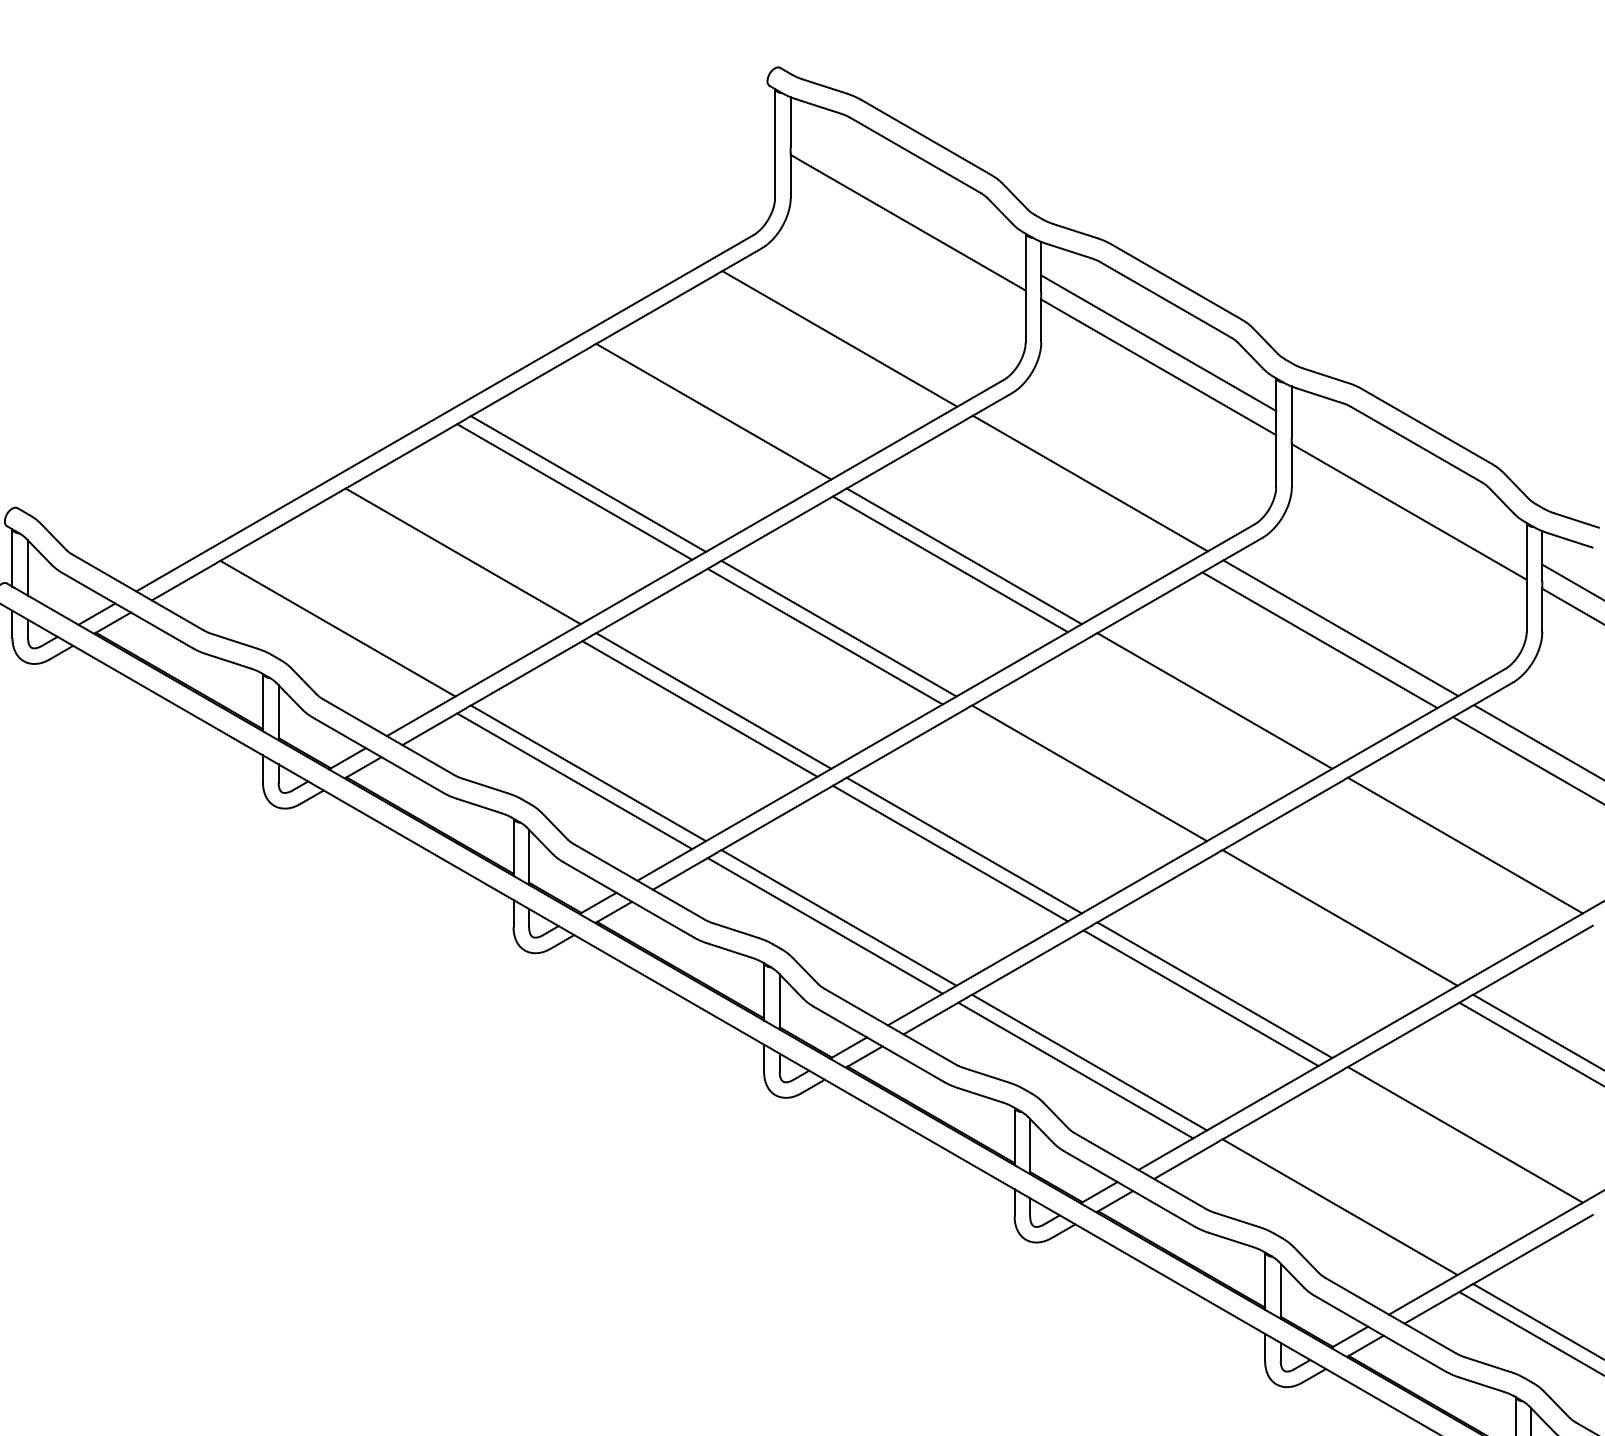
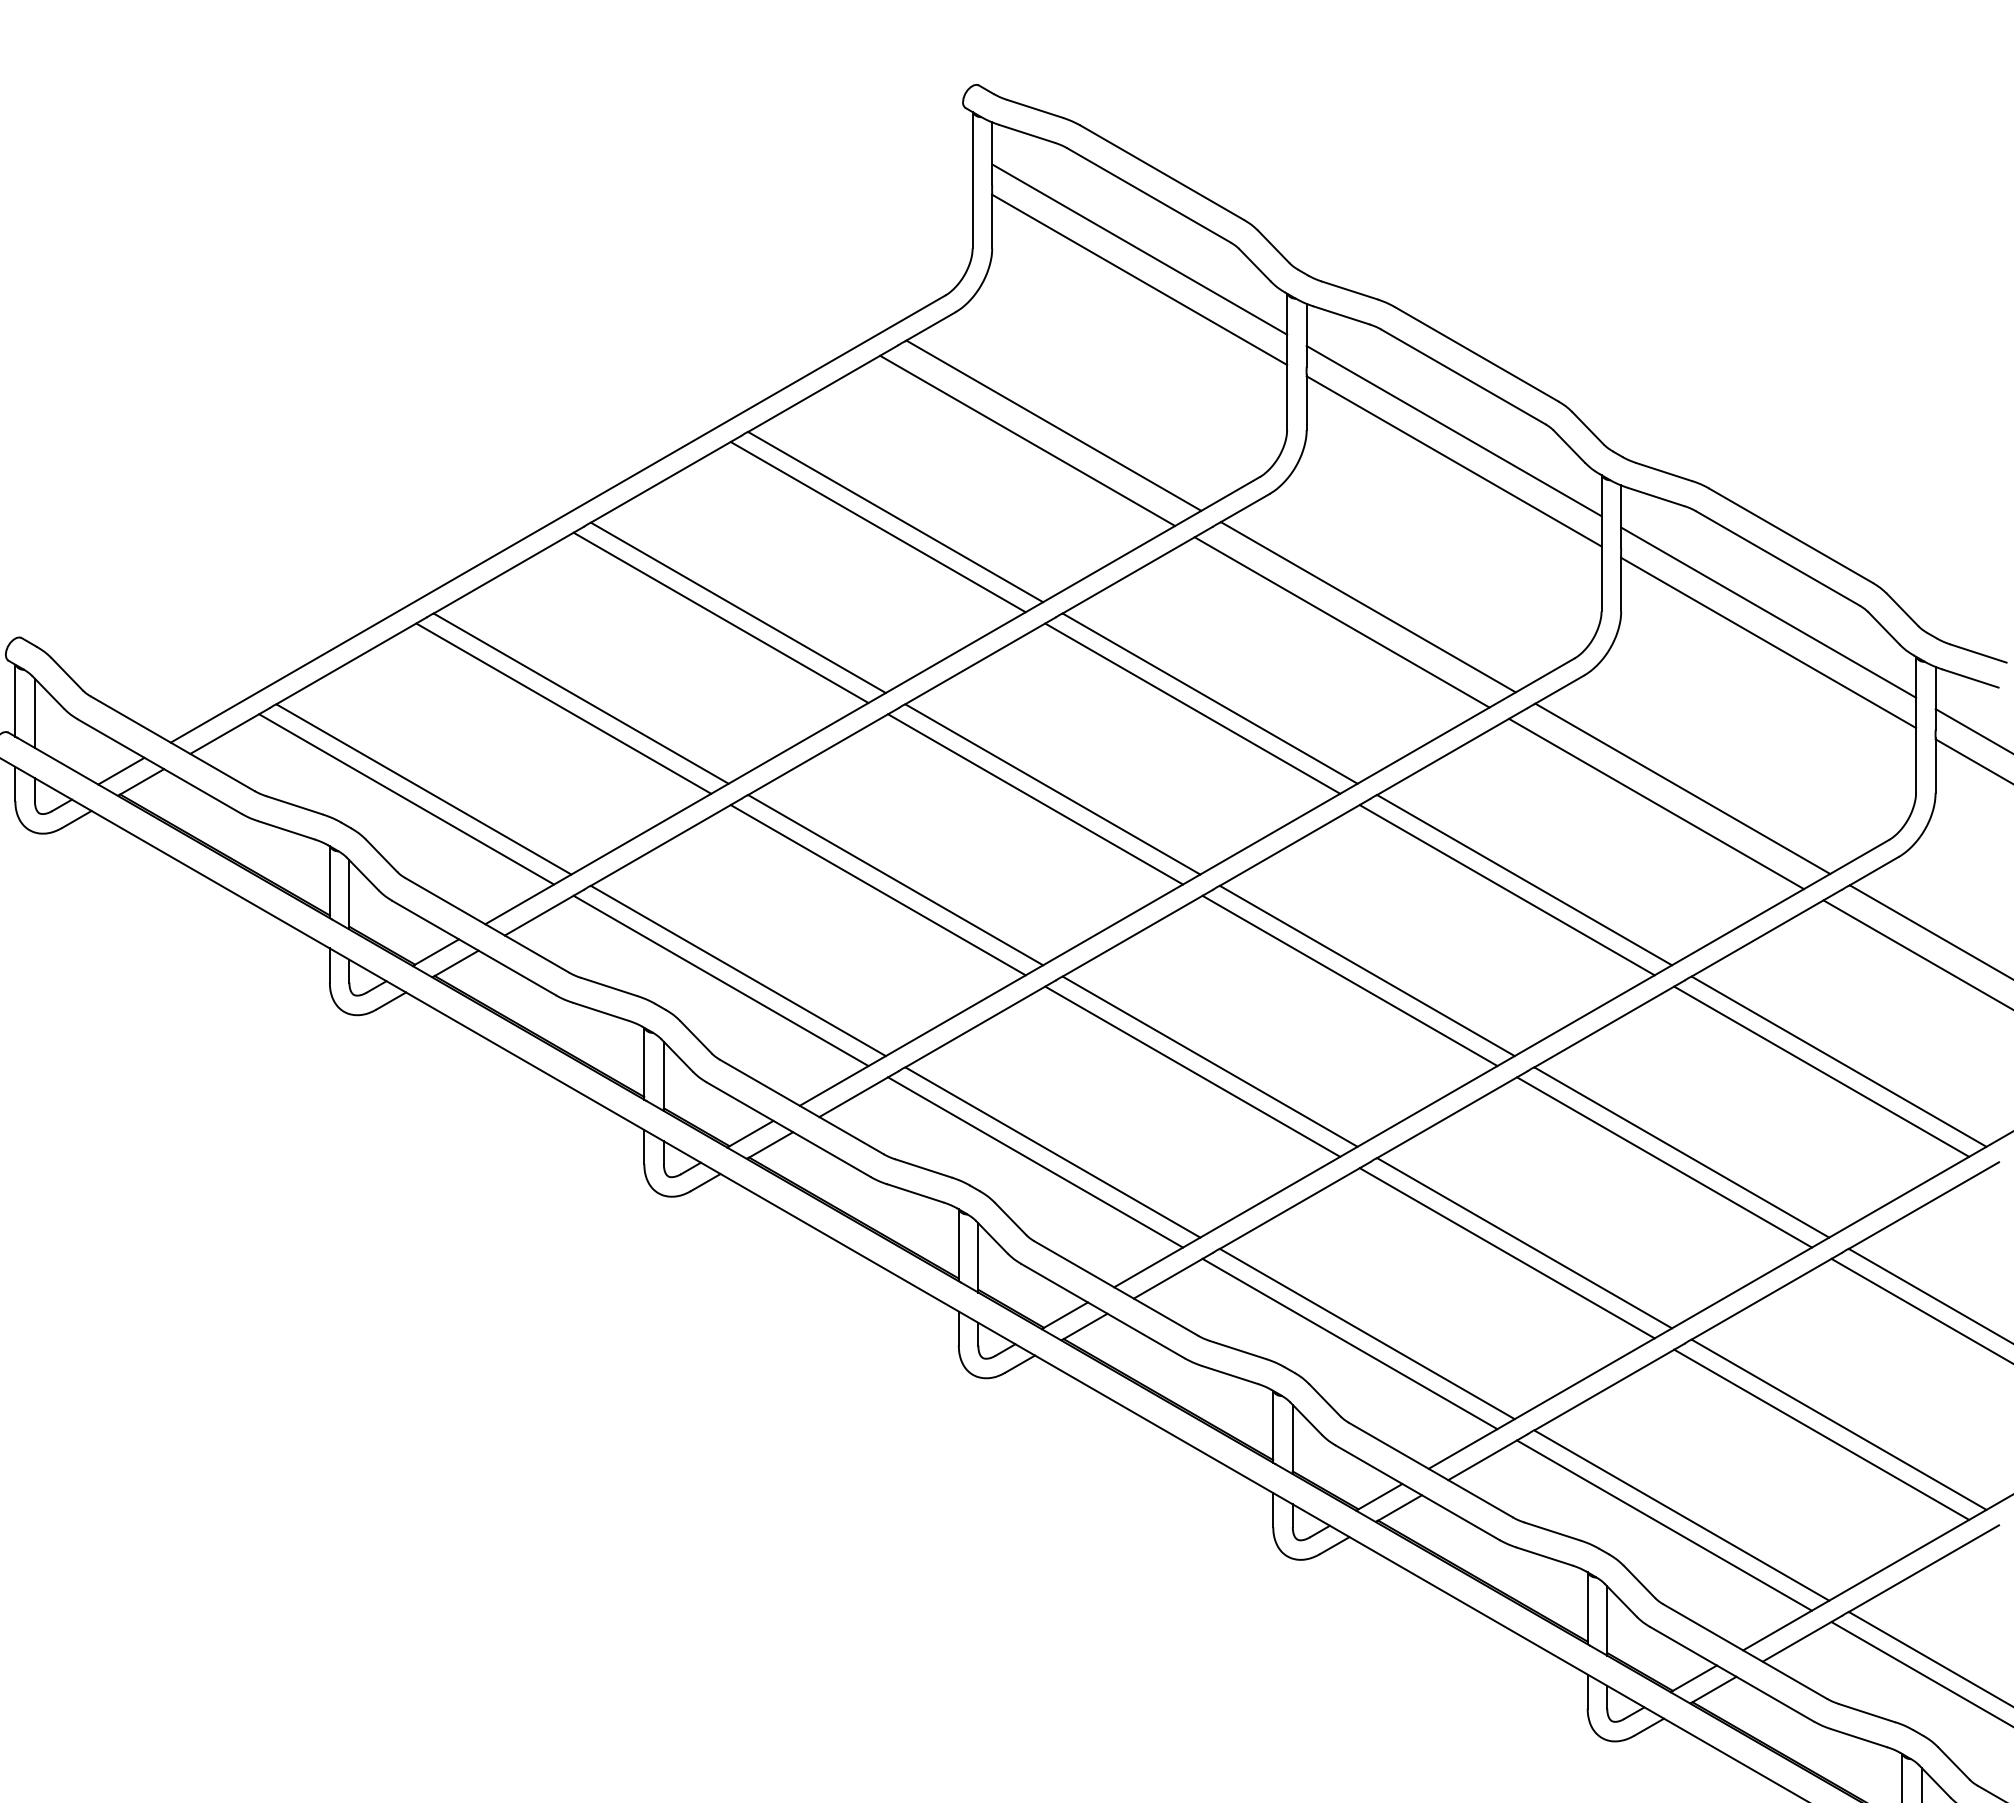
line: (908, 198) -> (1139, 249), added
line: (818, 350) -> (1027, 440), added
line: (699, 420) -> (877, 527), added
line: (1409, 487) -> (1768, 612), added
line: (1068, 495) -> (1341, 622), added
line: (449, 564) -> (563, 708), added
line: (324, 636) -> (406, 799), added
line: (1200, 709) -> (1506, 890), added
line: (1075, 780) -> (1349, 980), added
line: (1451, 853) -> (1821, 1071), added
line: (1326, 925) -> (1664, 1162), added
line: (1451, 1142) -> (1821, 1434), added
line: (1326, 1215) -> (1664, 1525), added

